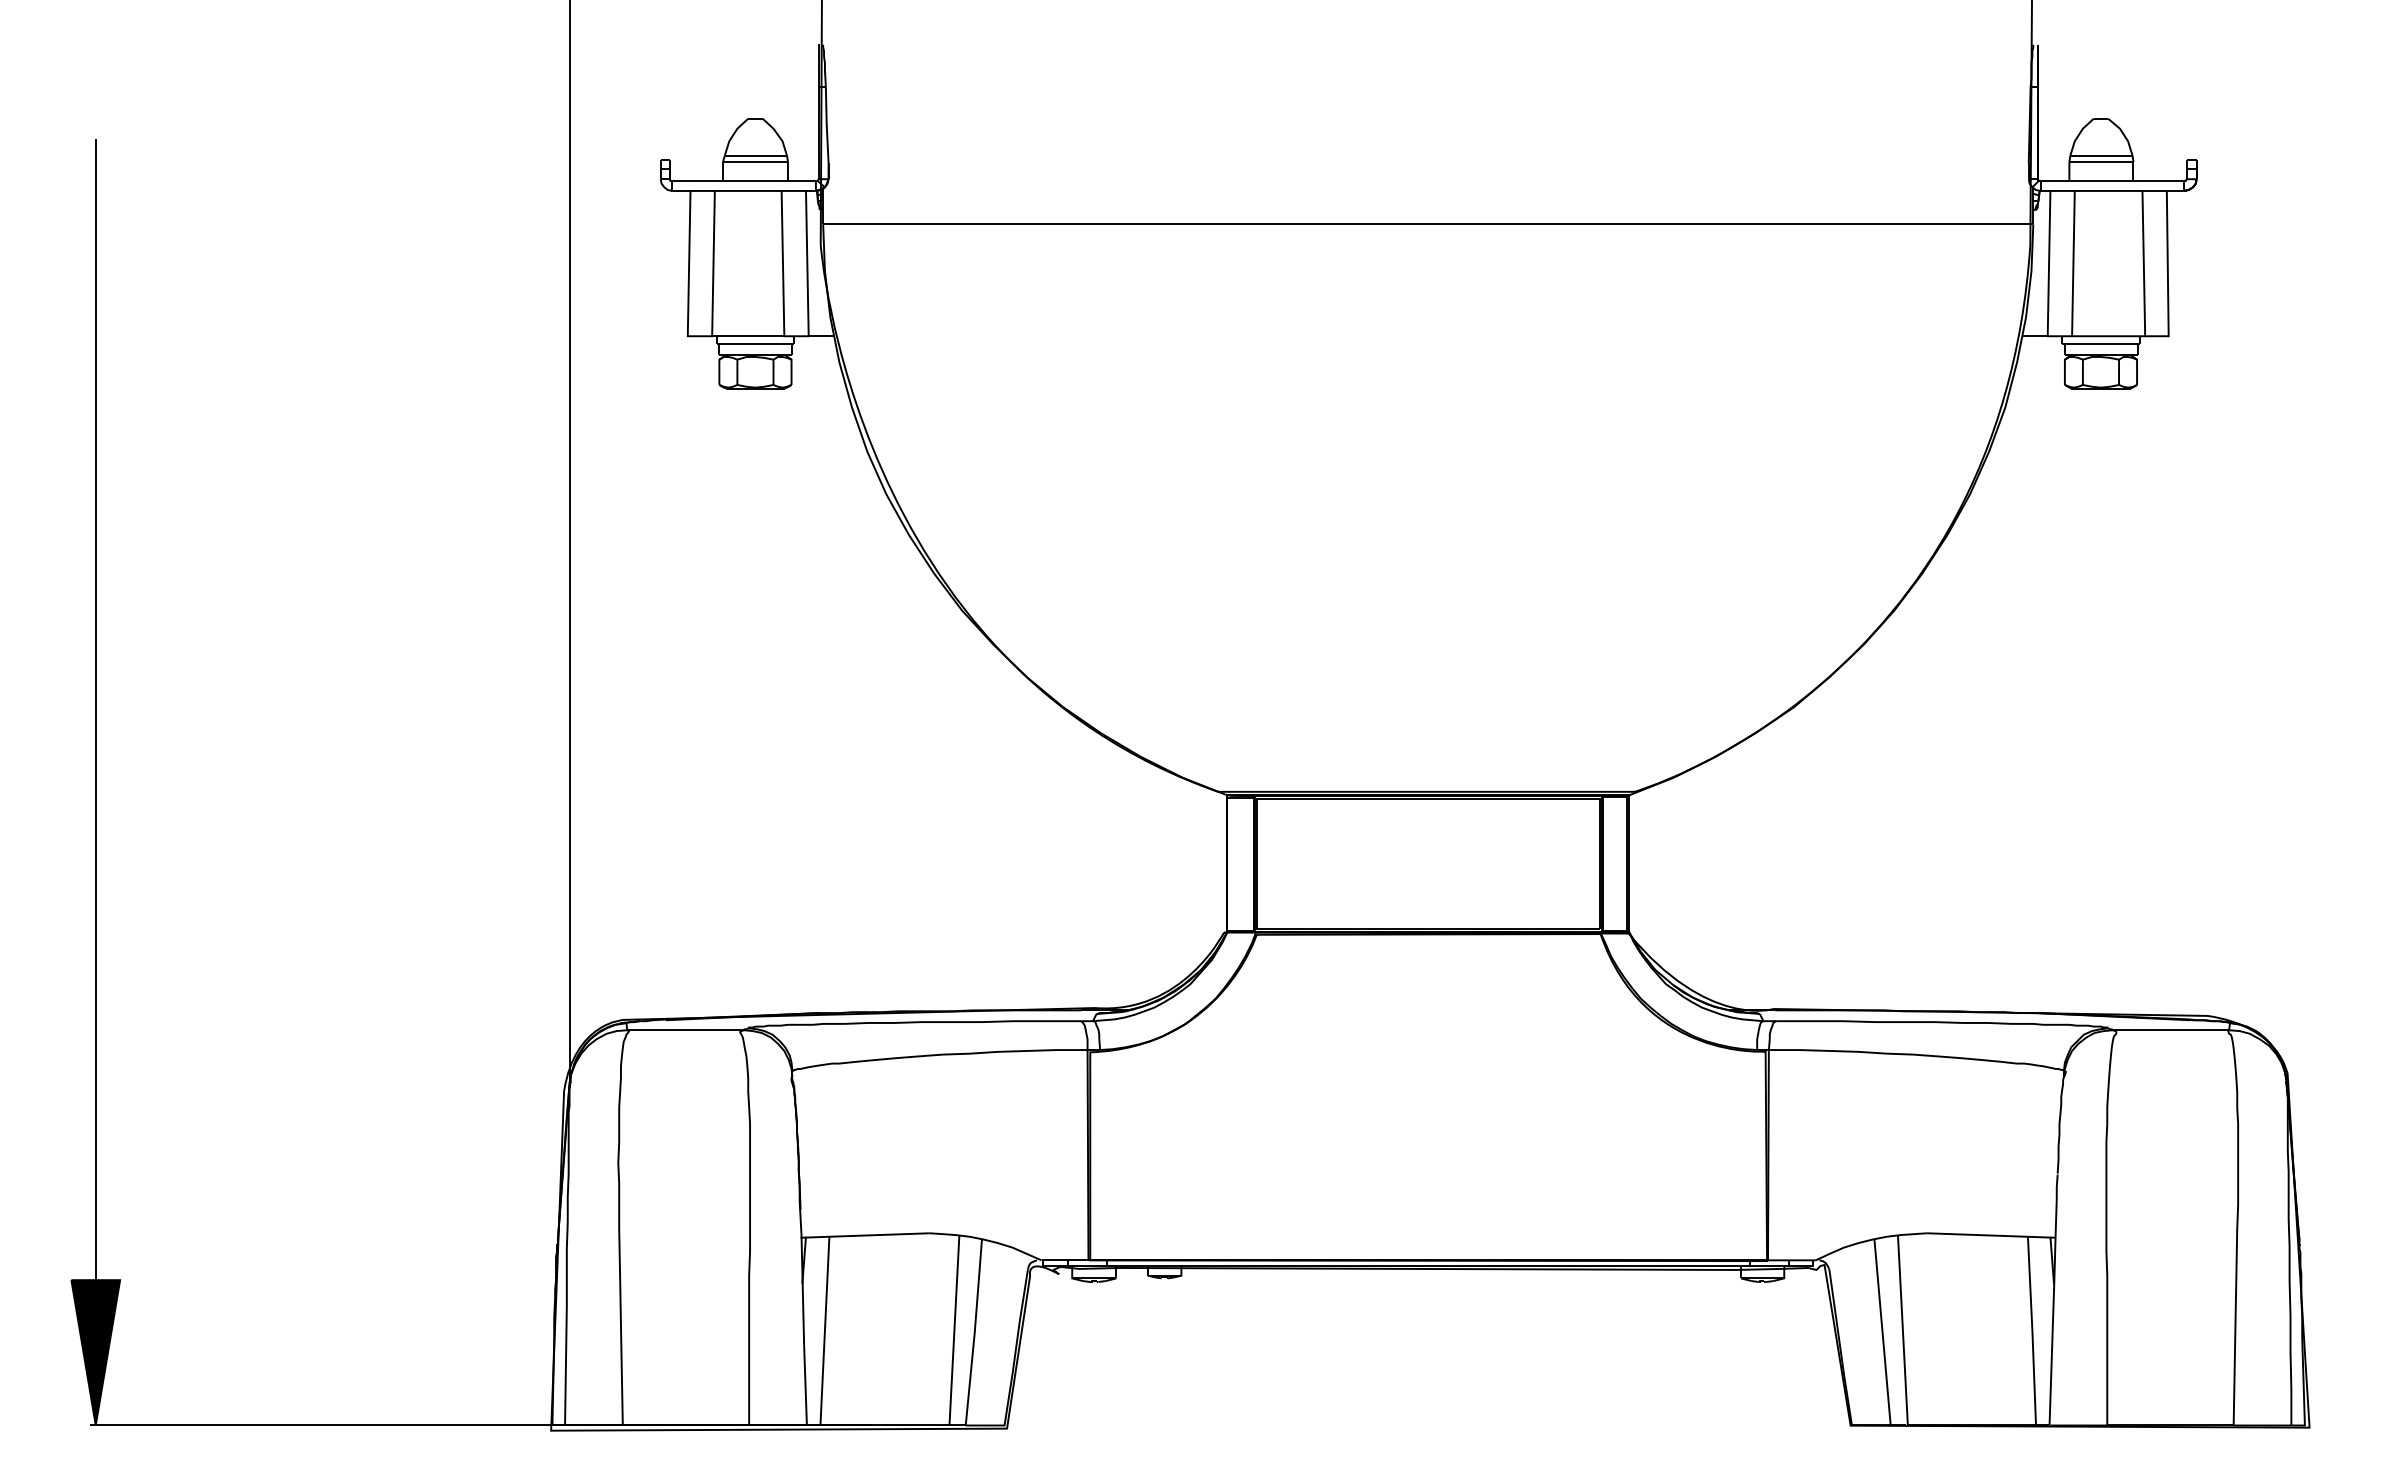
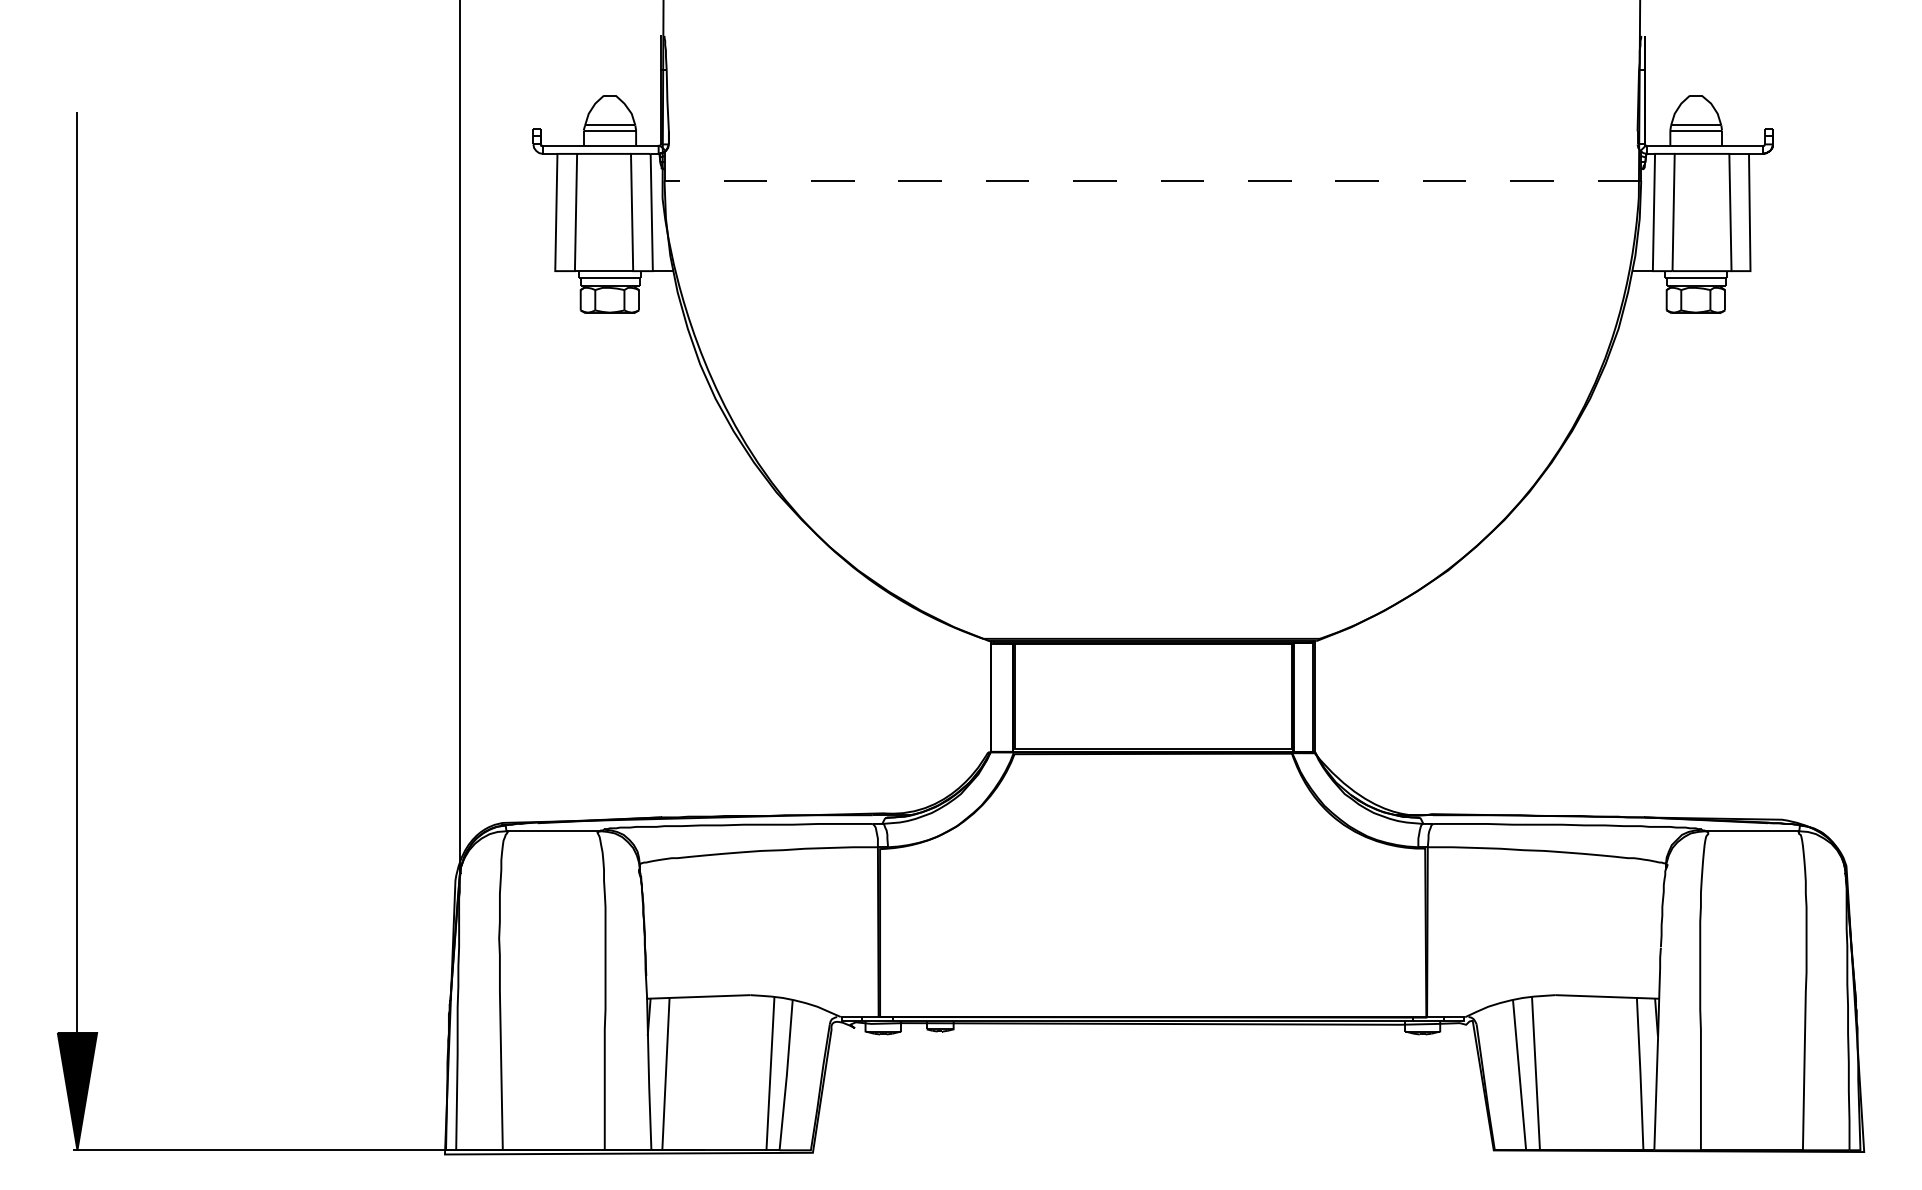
line: (1427, 224) -> (1152, 180), solid -> dashed

